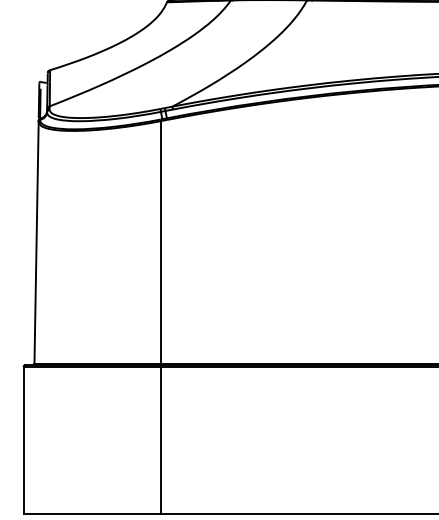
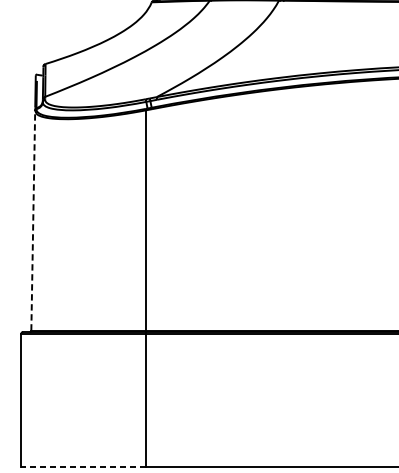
line: (36, 242) -> (33, 220), solid -> dashed
line: (92, 513) -> (84, 466), solid -> dashed

